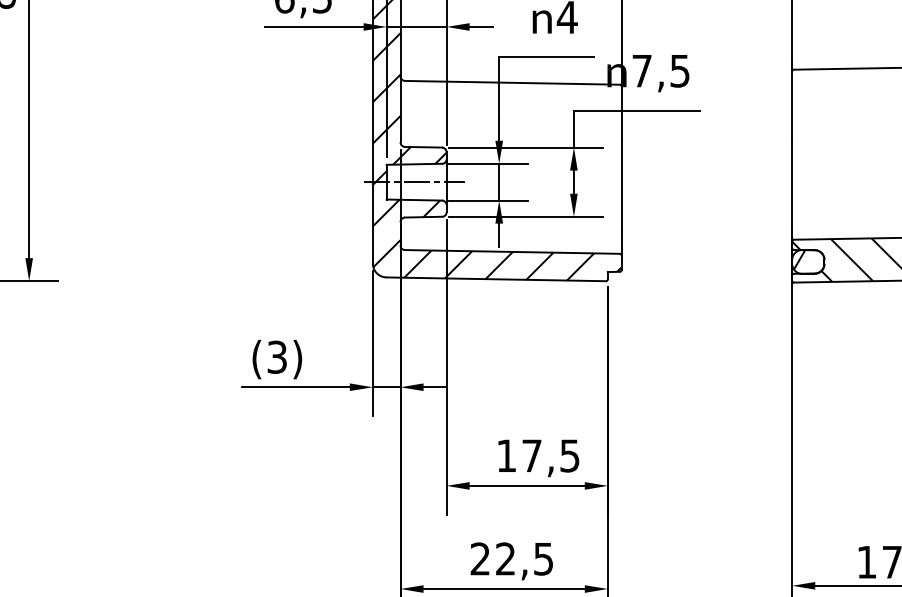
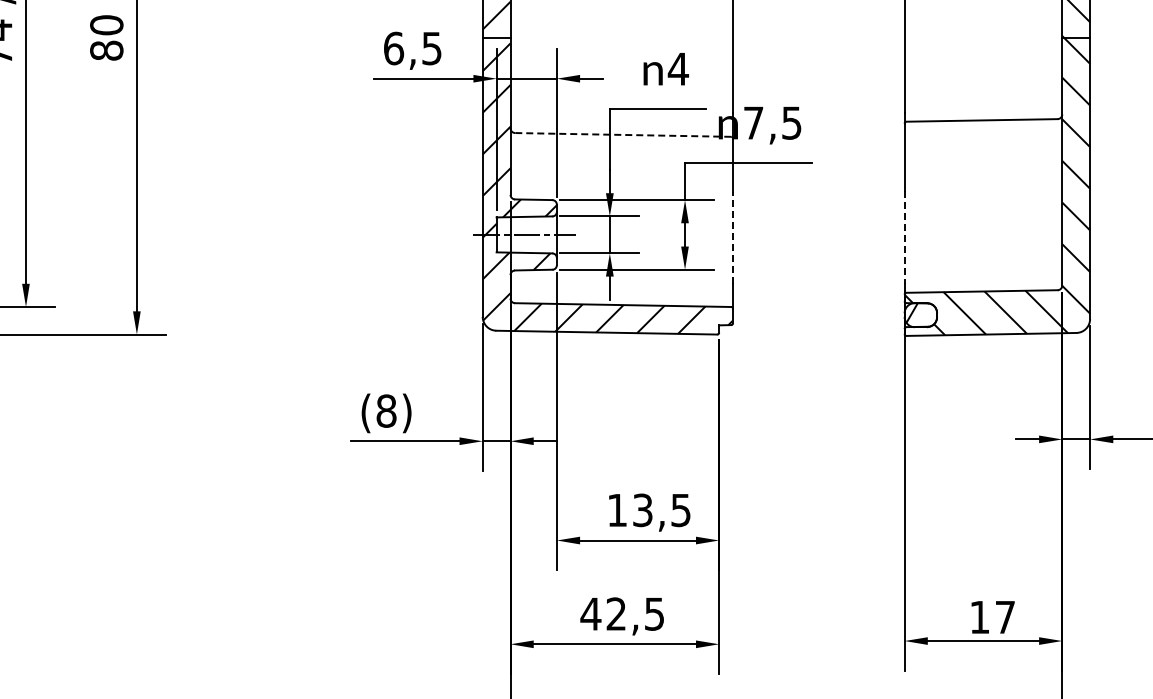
line: (511, 82) -> (622, 134), solid -> dashed
line: (622, 184) -> (733, 237), solid -> dashed
line: (792, 185) -> (904, 238), solid -> dashed
text: (277, 356) -> (386, 410), (3) -> (8)
text: (531, 456) -> (642, 510), 17,5 -> 13,5
text: (479, 558) -> (590, 613), 22,5 -> 42,5

